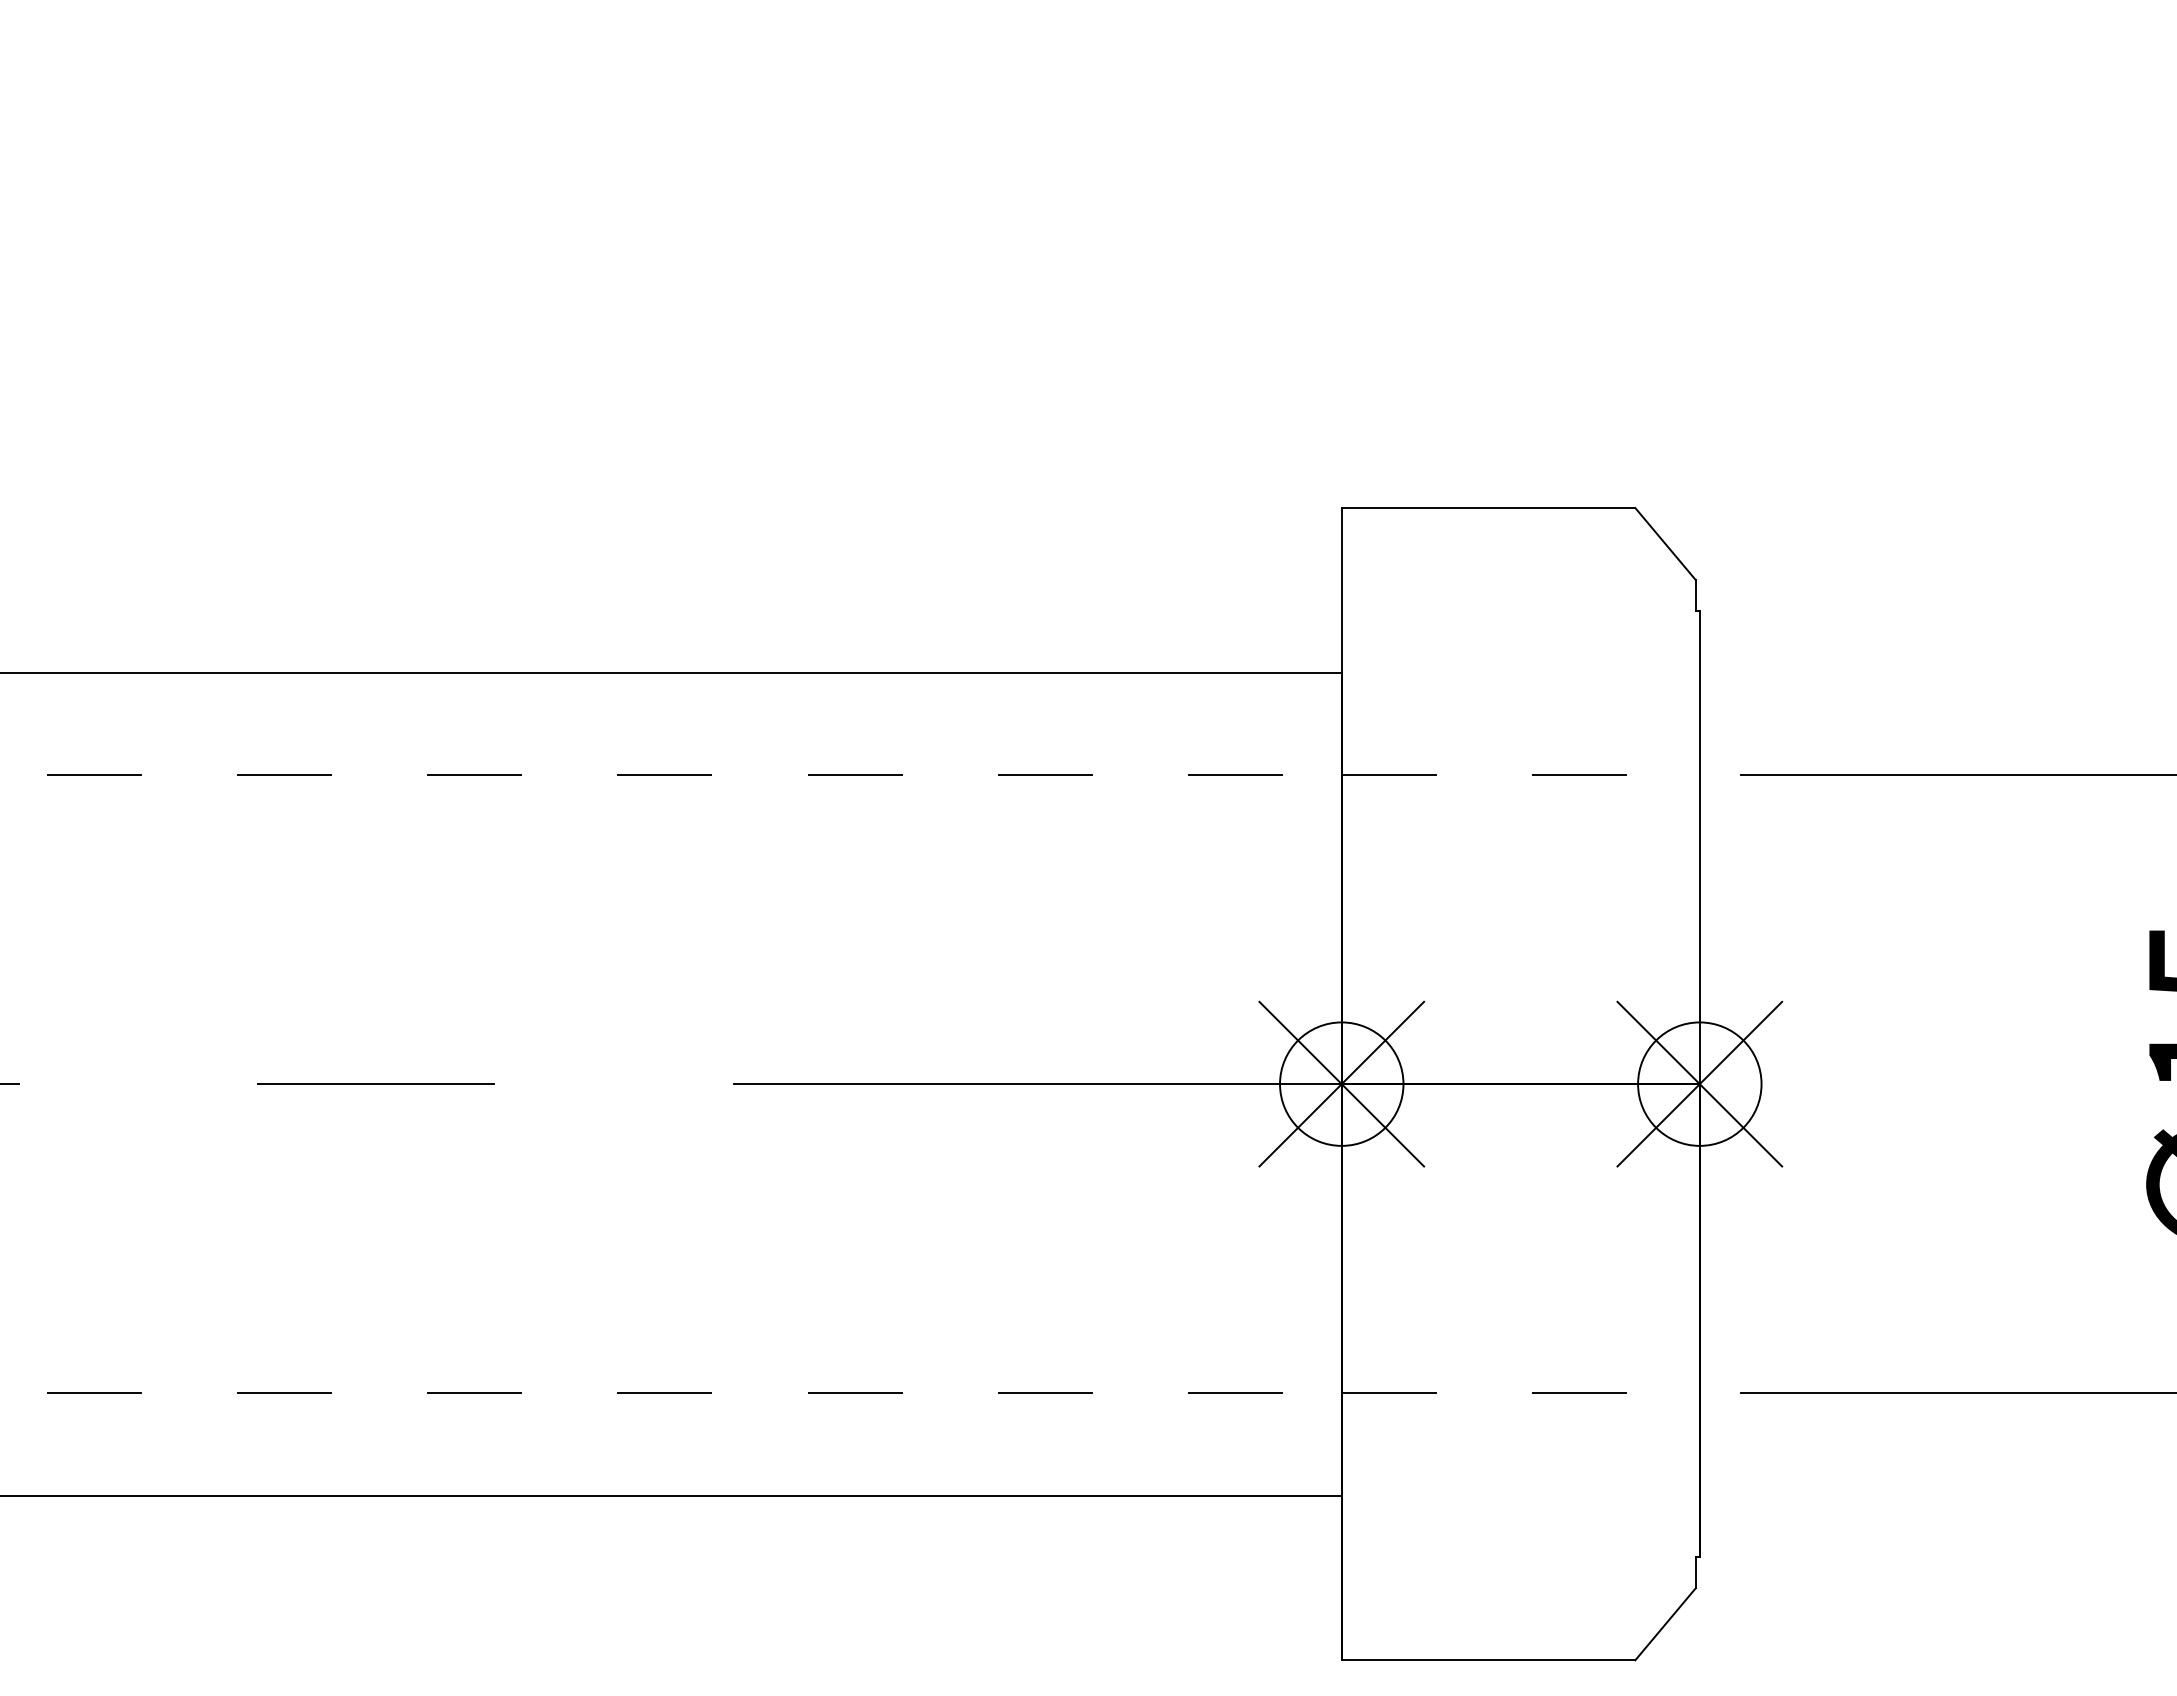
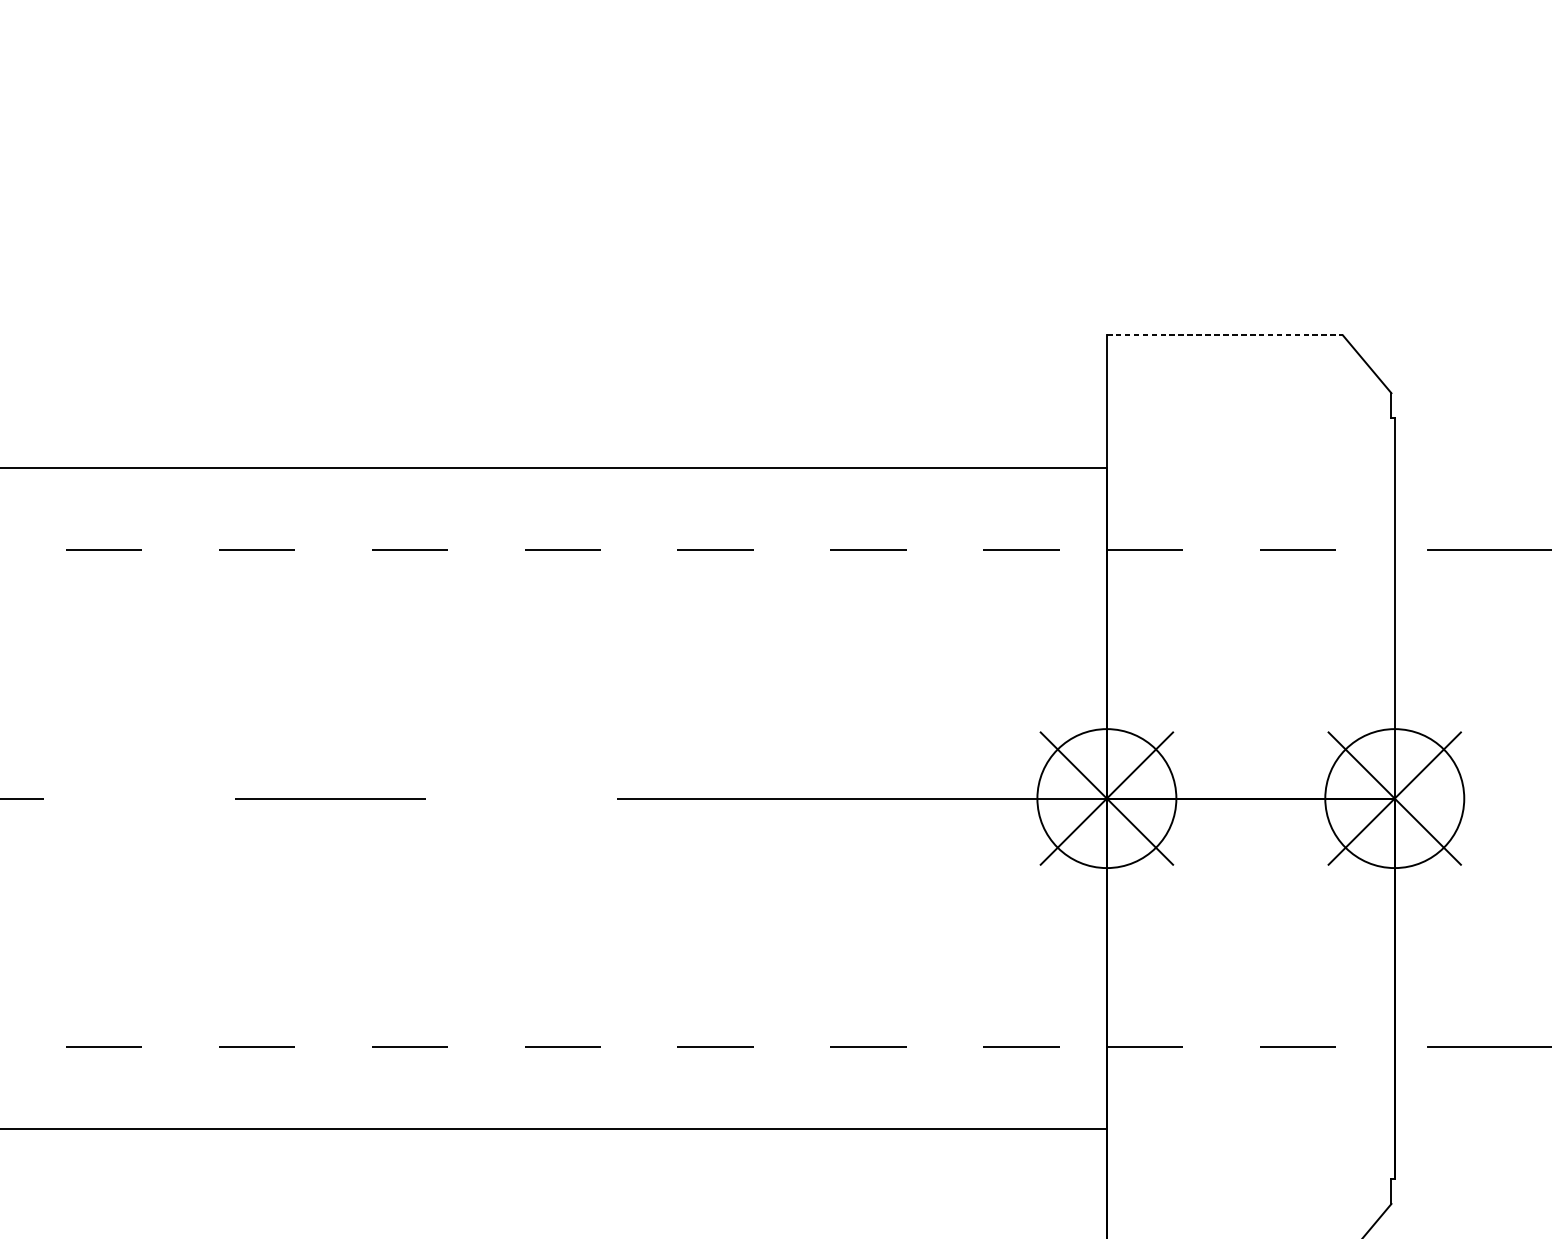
line: (1488, 507) -> (1224, 334), solid -> dashed
circle: (1341, 1083) -> (1106, 798), size x1.4
circle: (1699, 1083) -> (1394, 798), size x1.4

